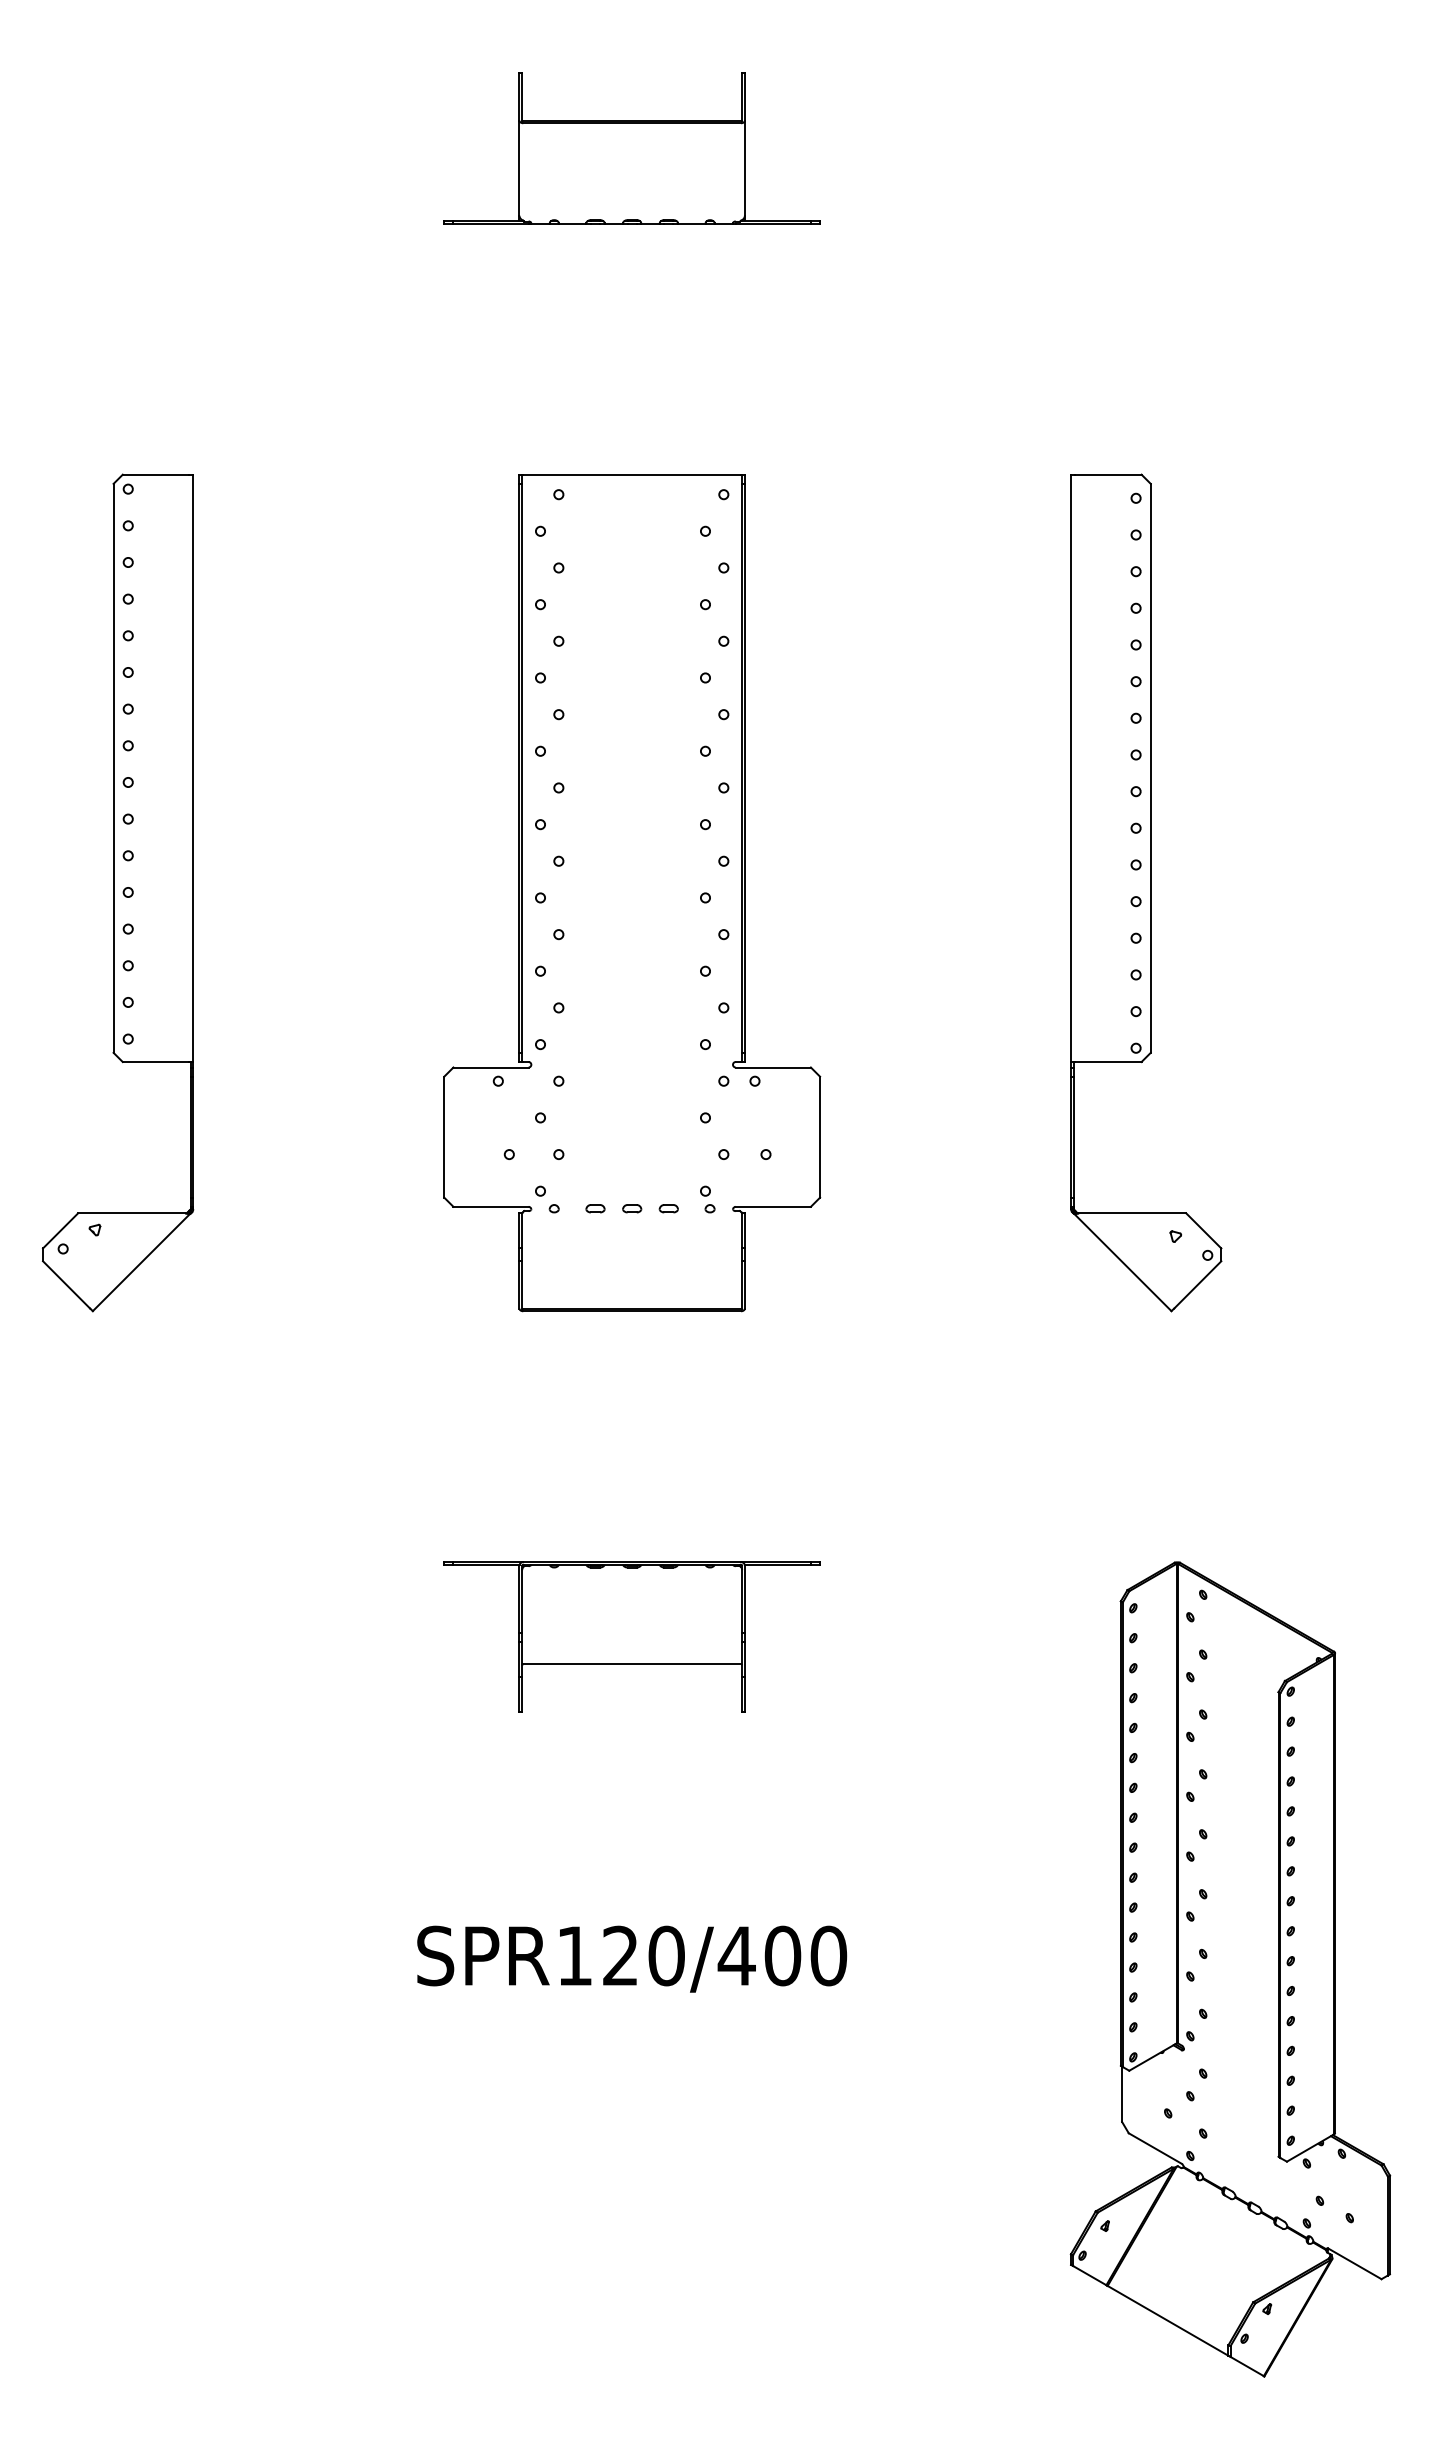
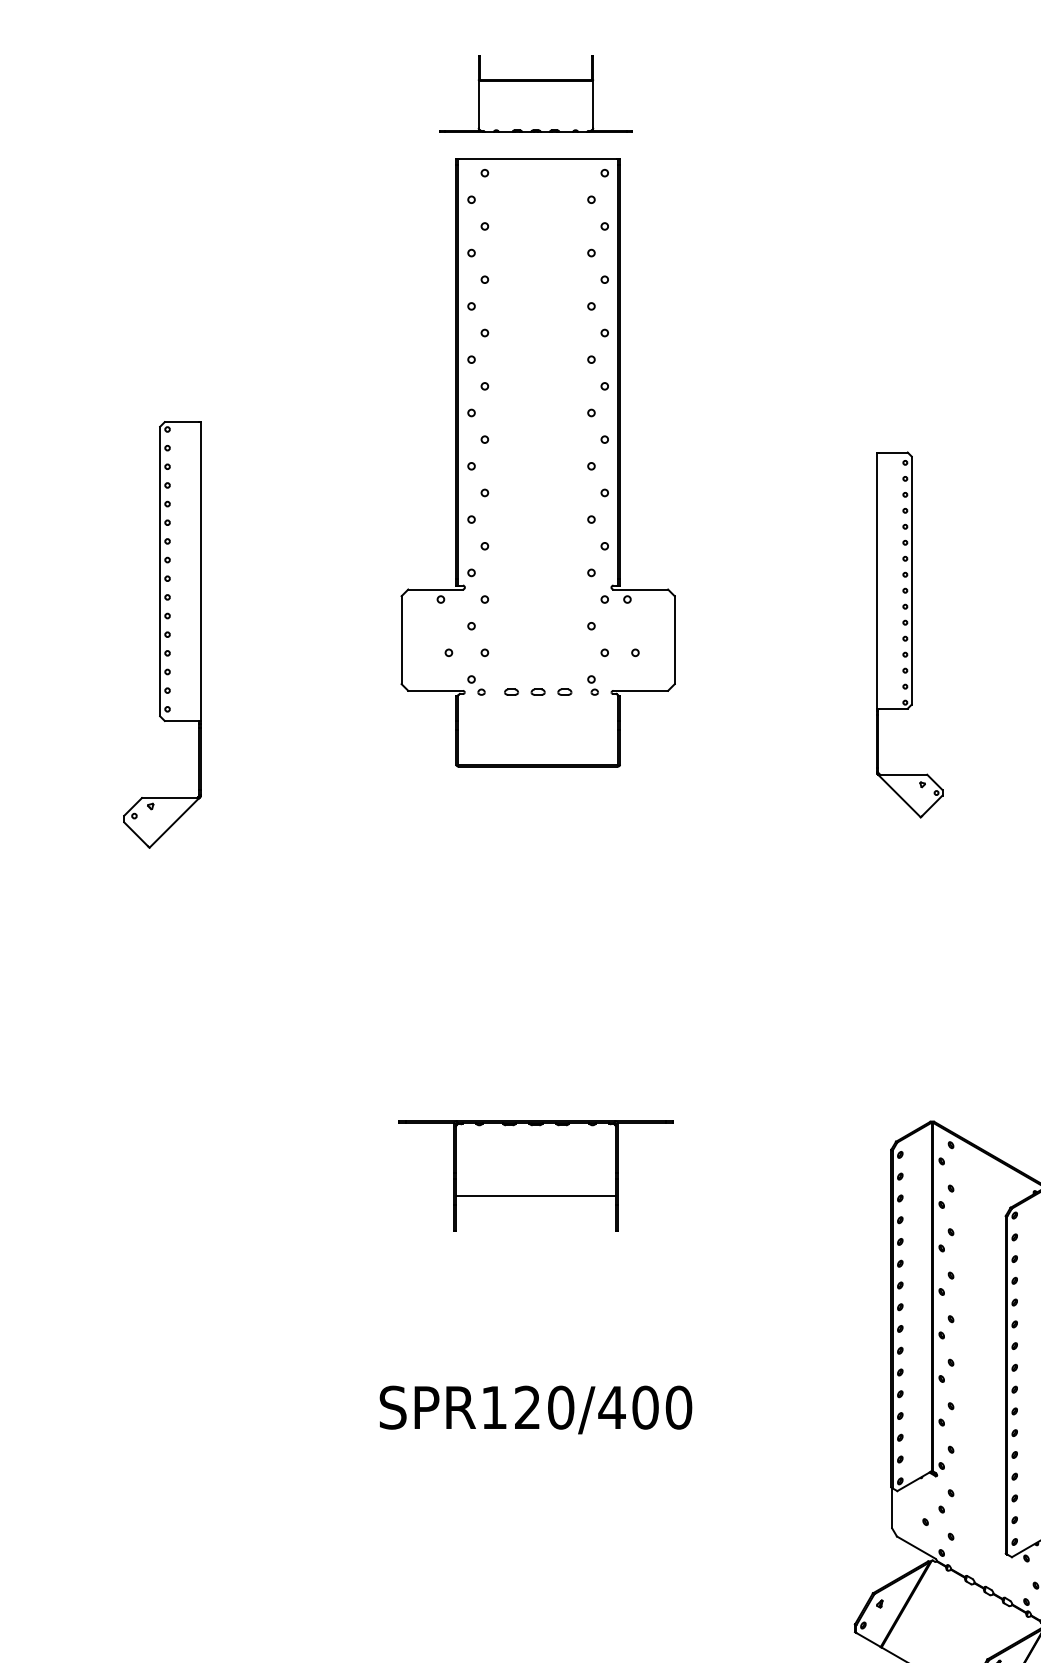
part: (631, 148) -> (535, 93), size x0.7
part: (118, 892) -> (162, 634), size x0.7
part: (1146, 892) -> (909, 634), size x0.6
part: (632, 893) -> (538, 463), moved

